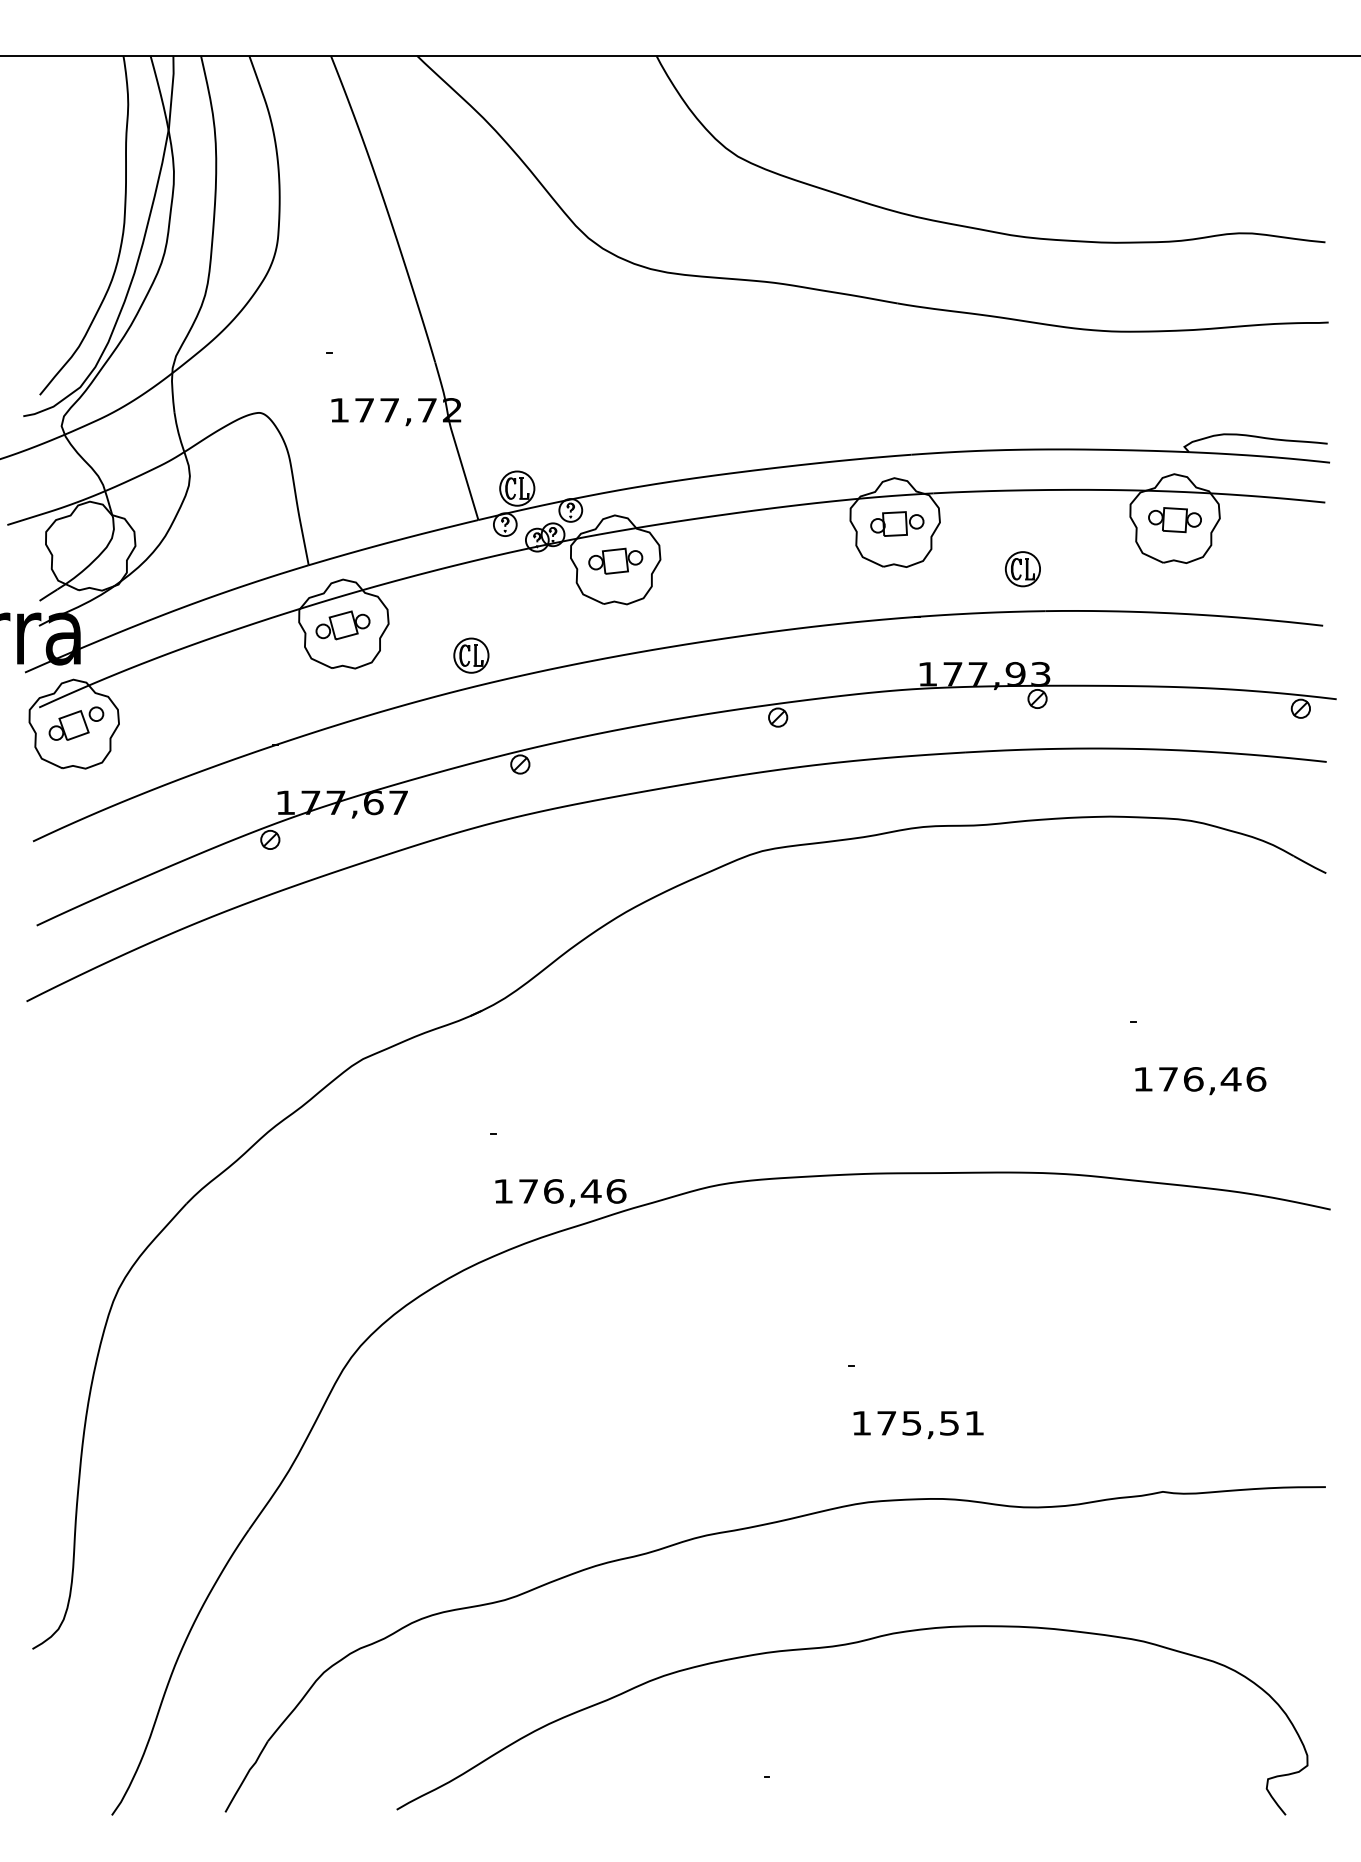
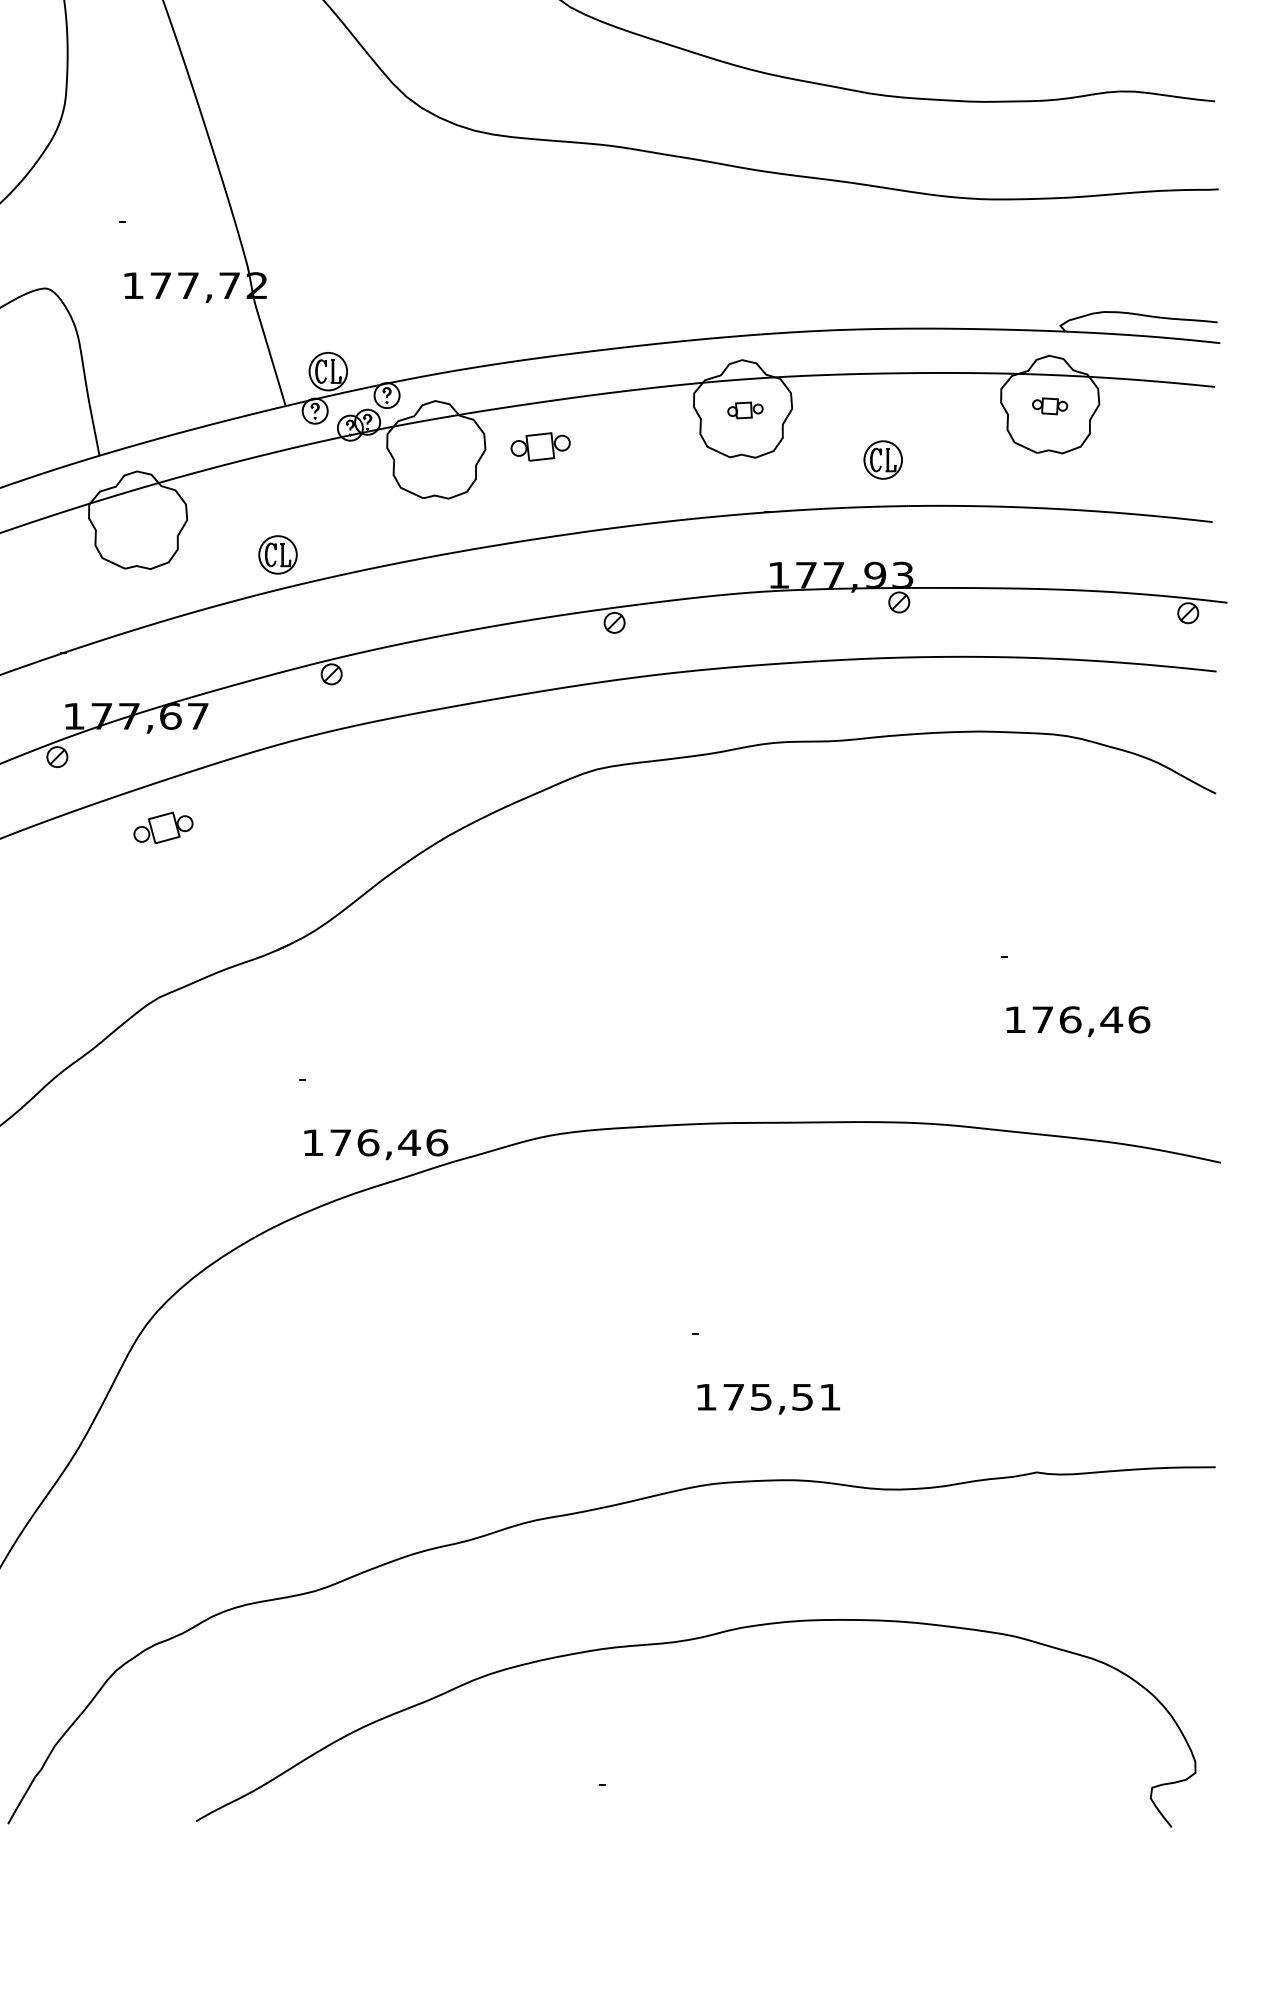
part: (1174, 520) -> (1049, 406), size x0.6
part: (897, 523) -> (745, 409), size x0.6
part: (615, 560) -> (540, 446), moved
part: (342, 625) -> (162, 827), moved

